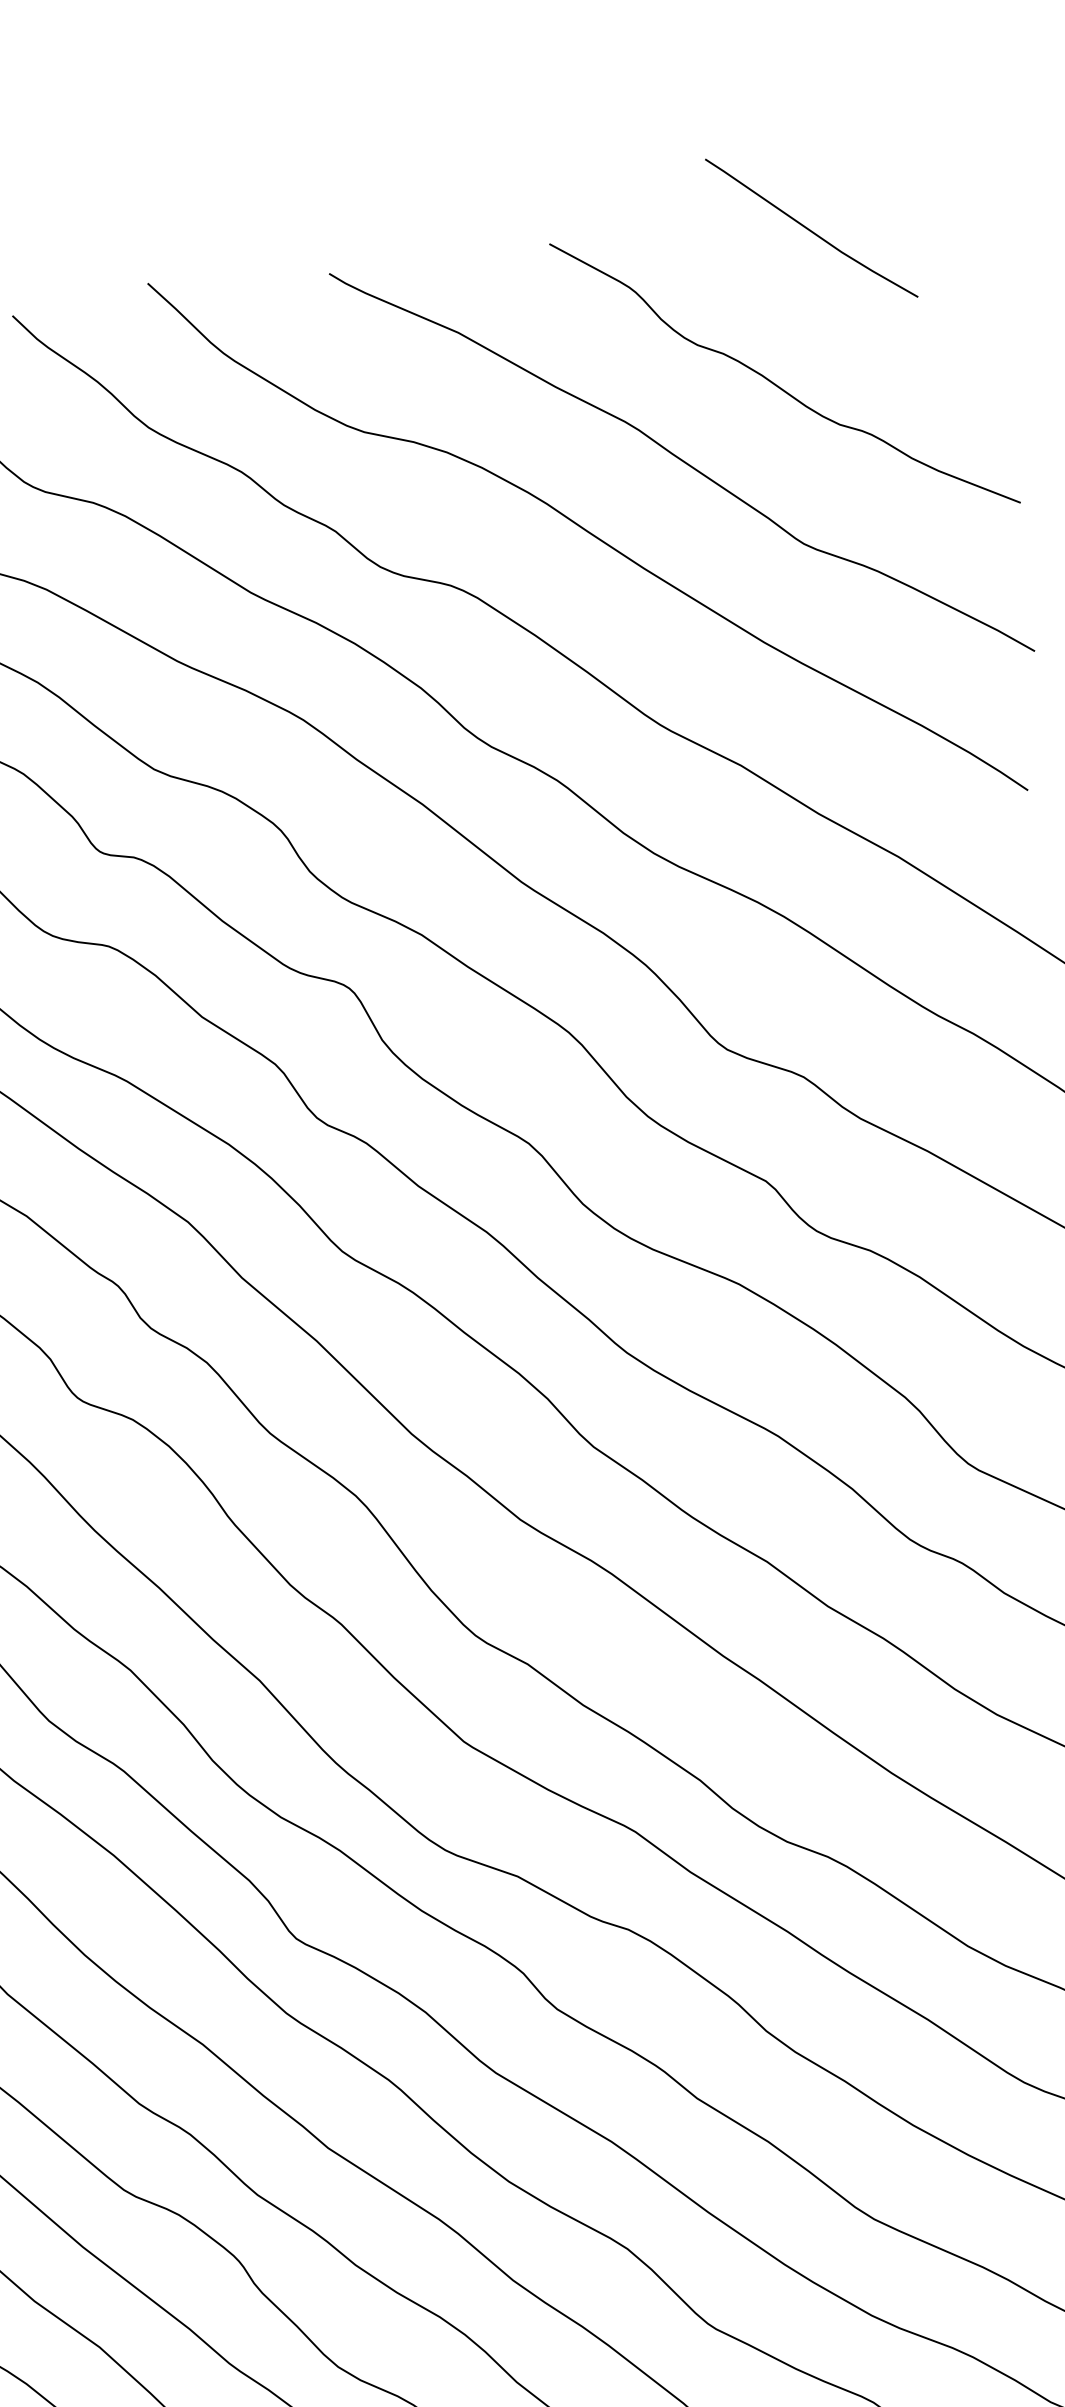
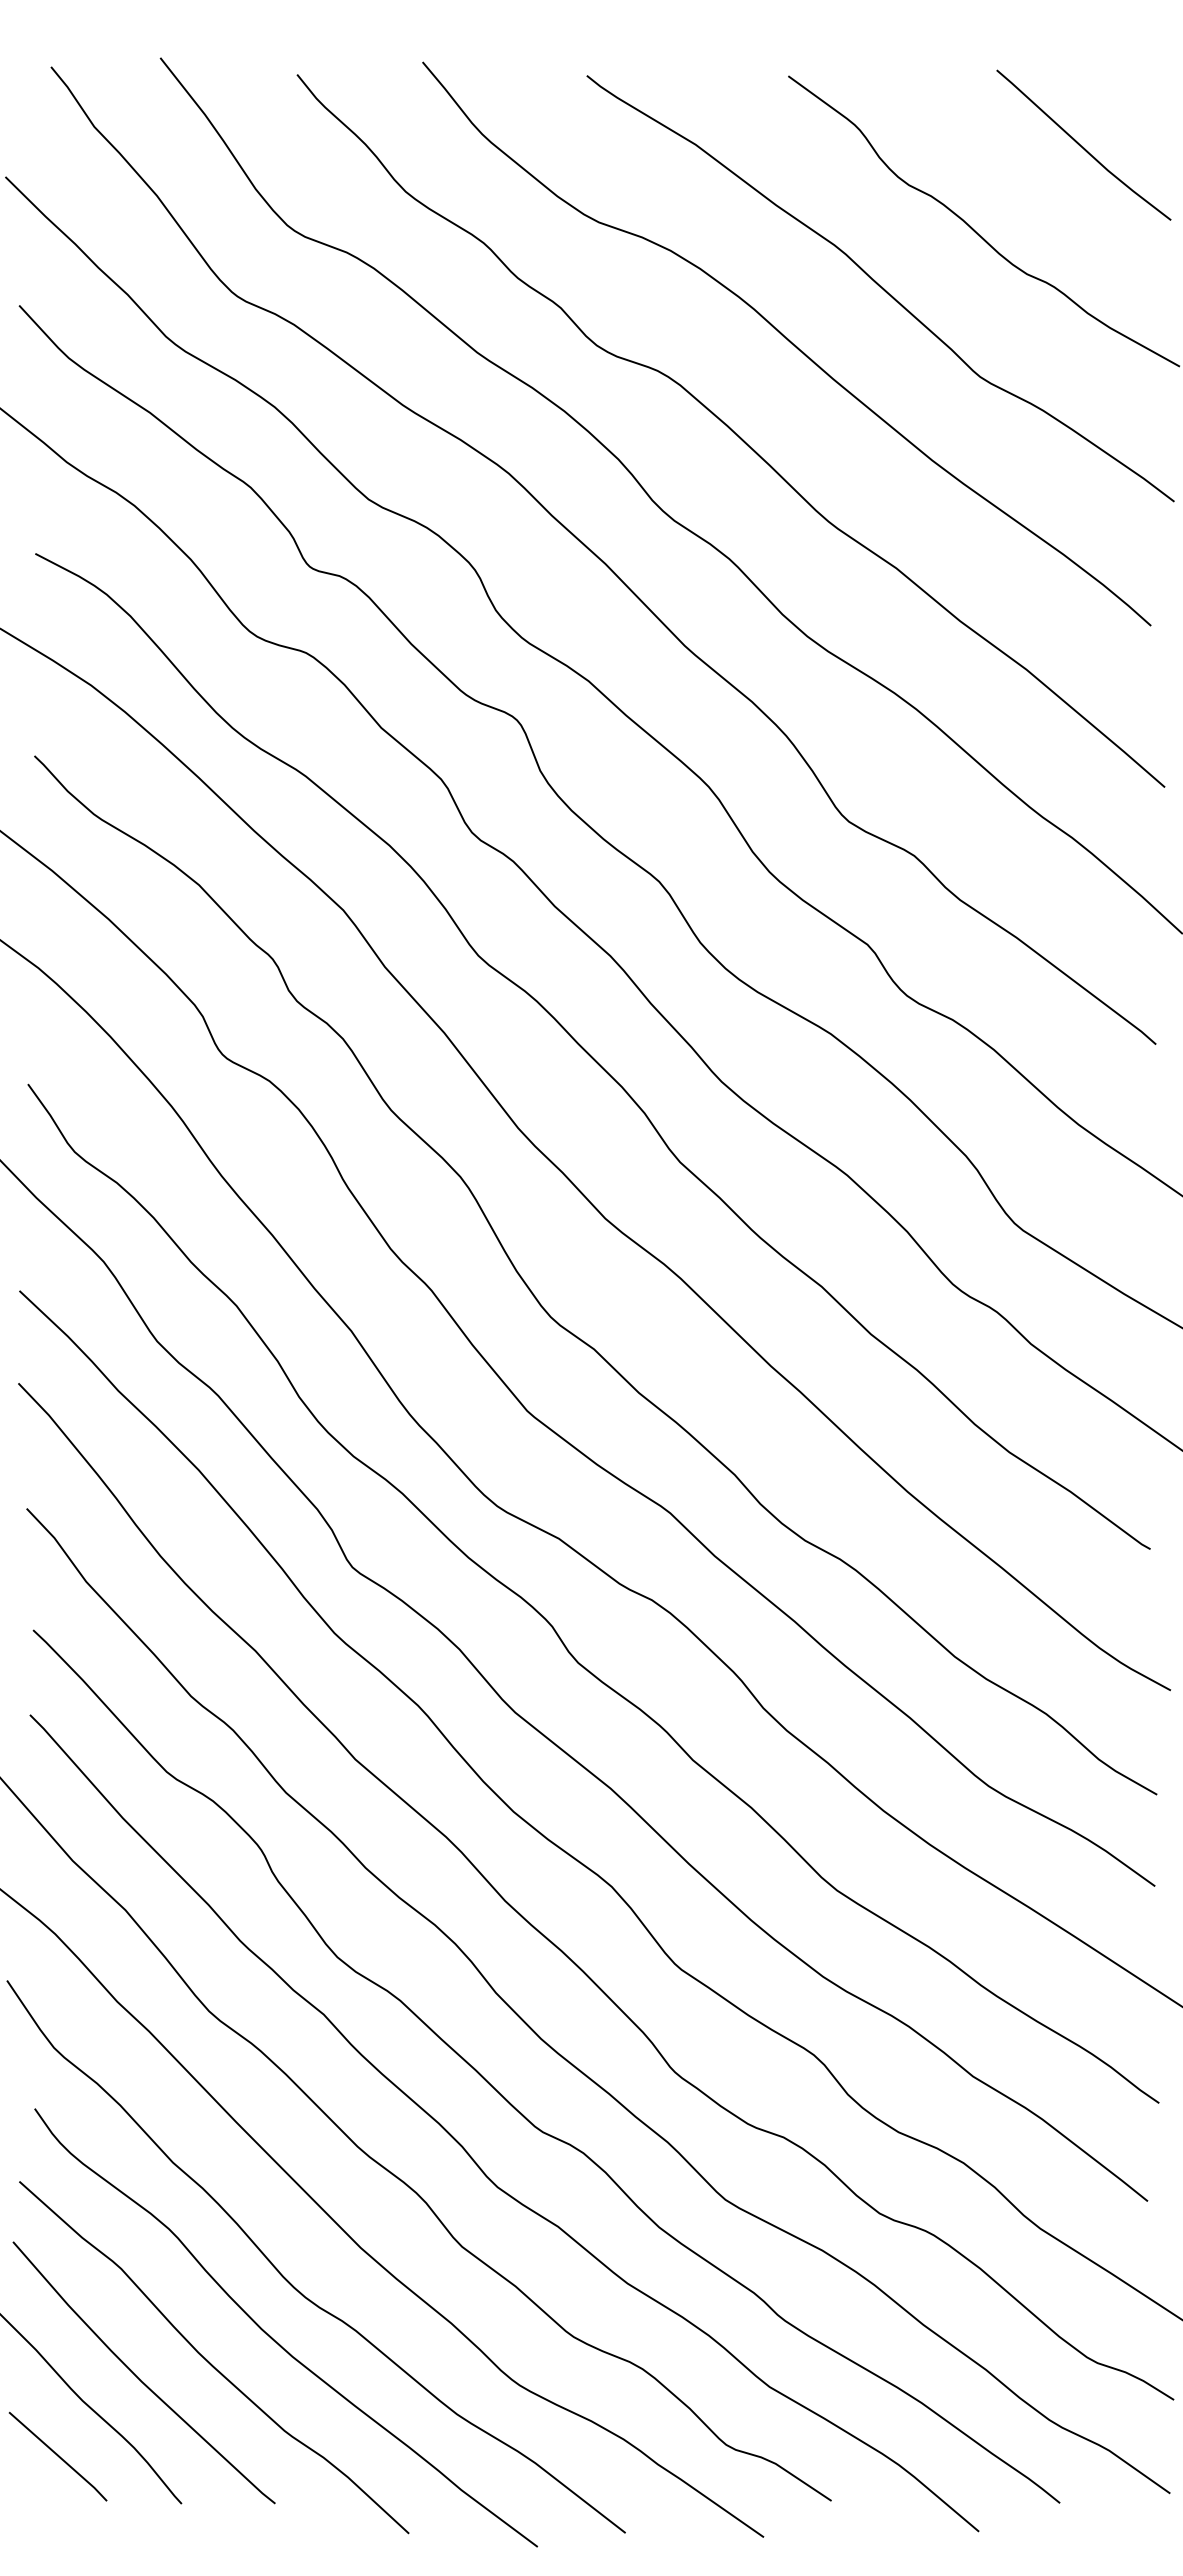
line: (809, 228) -> (1081, 145), moved

